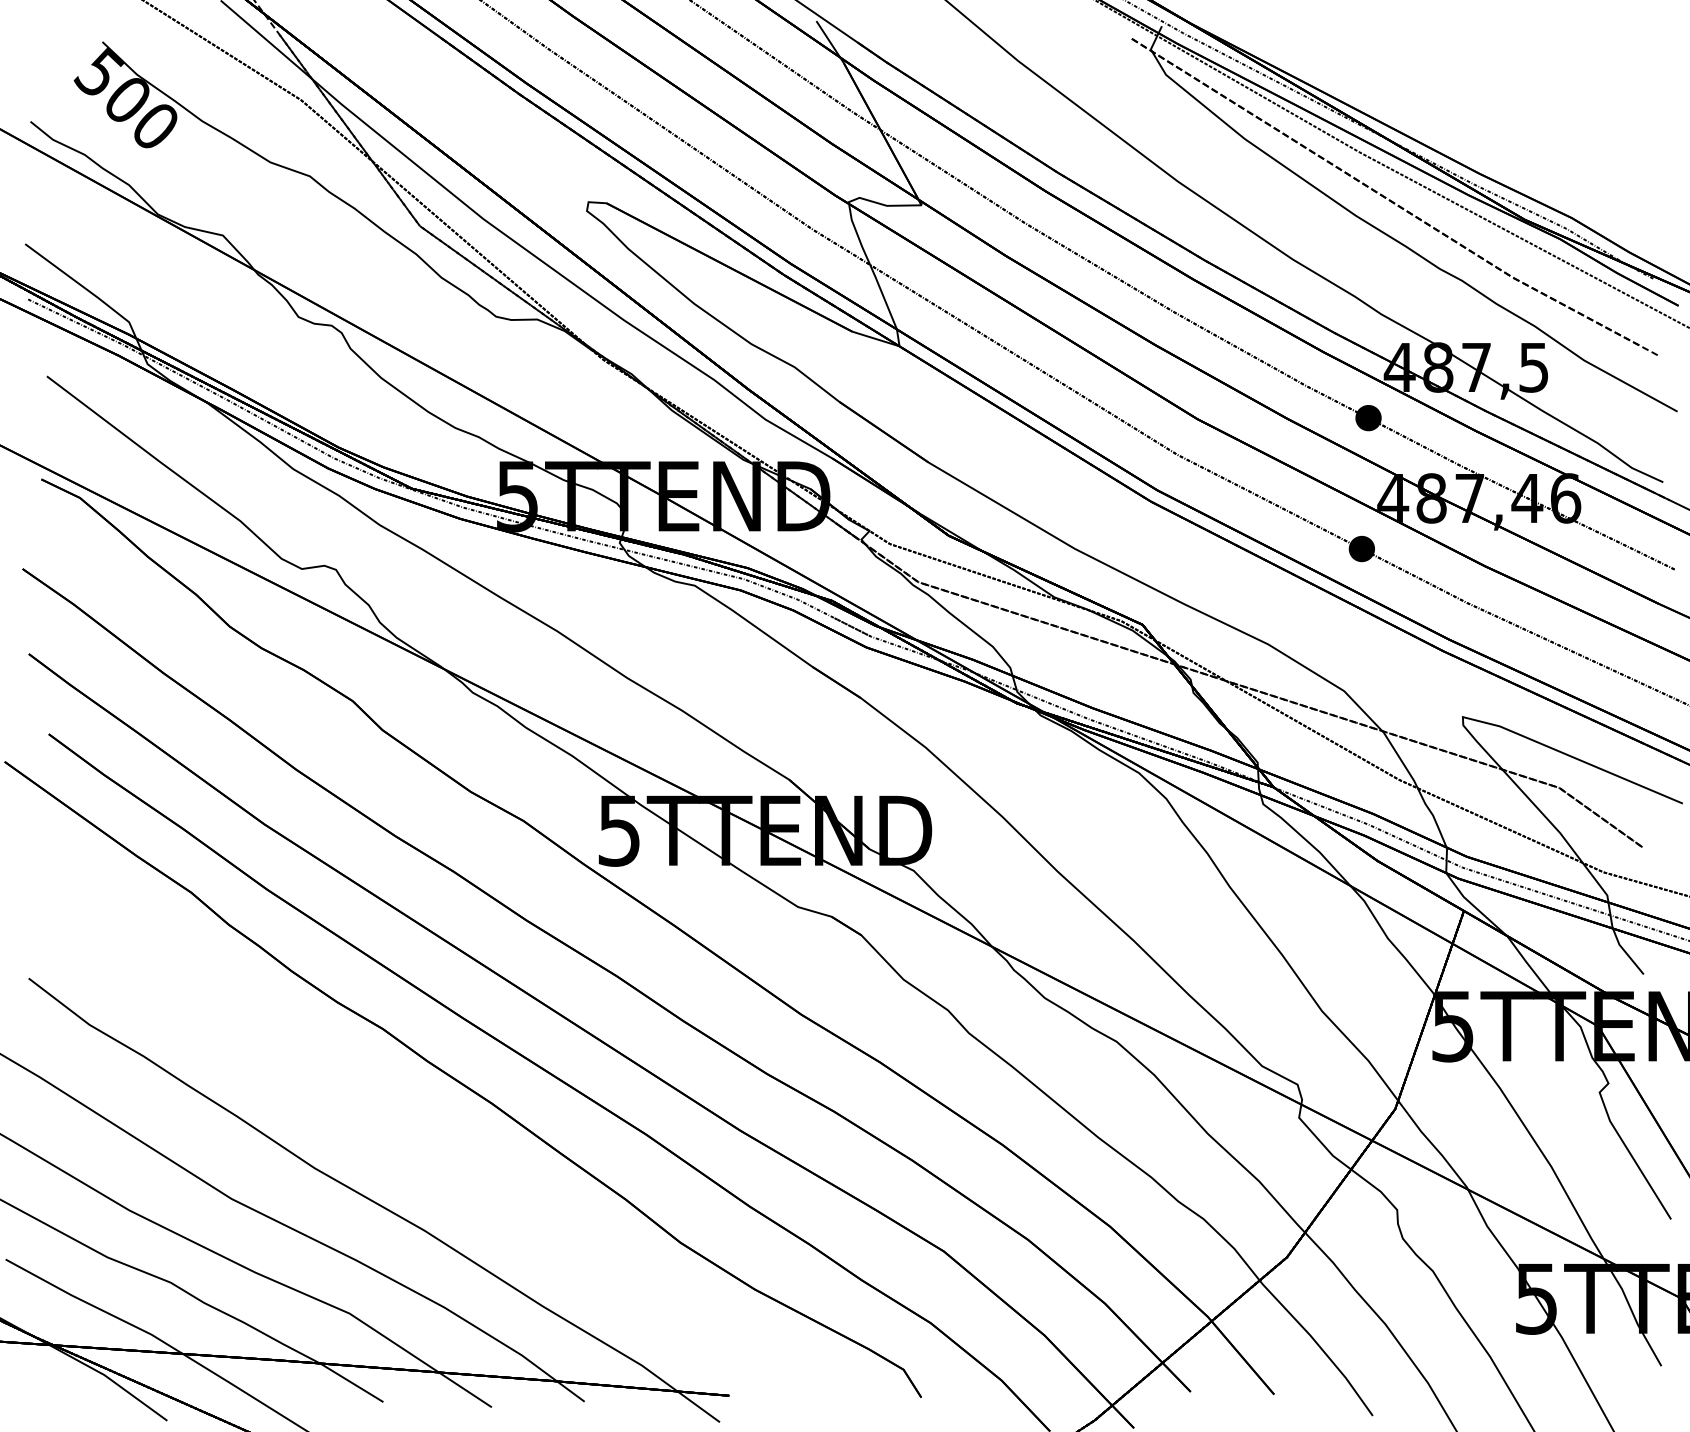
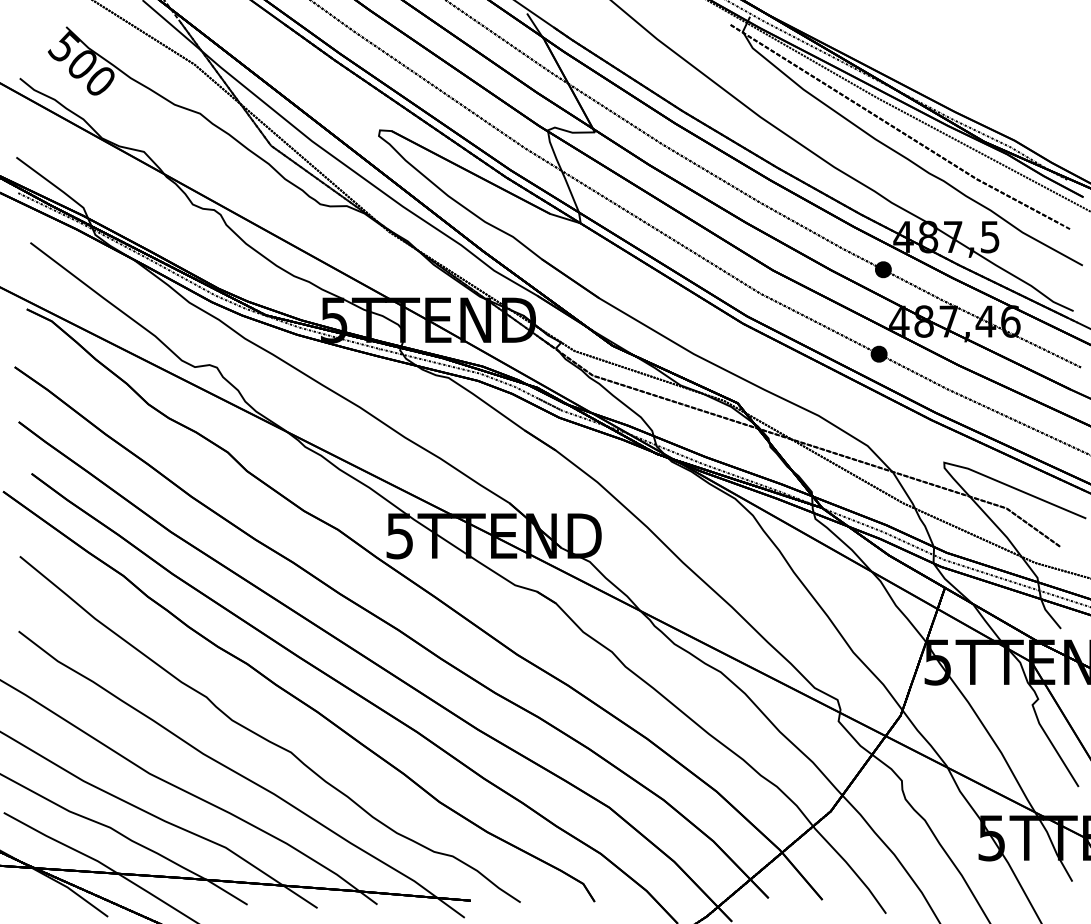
curve: (409, 1142) -> (264, 737), added

